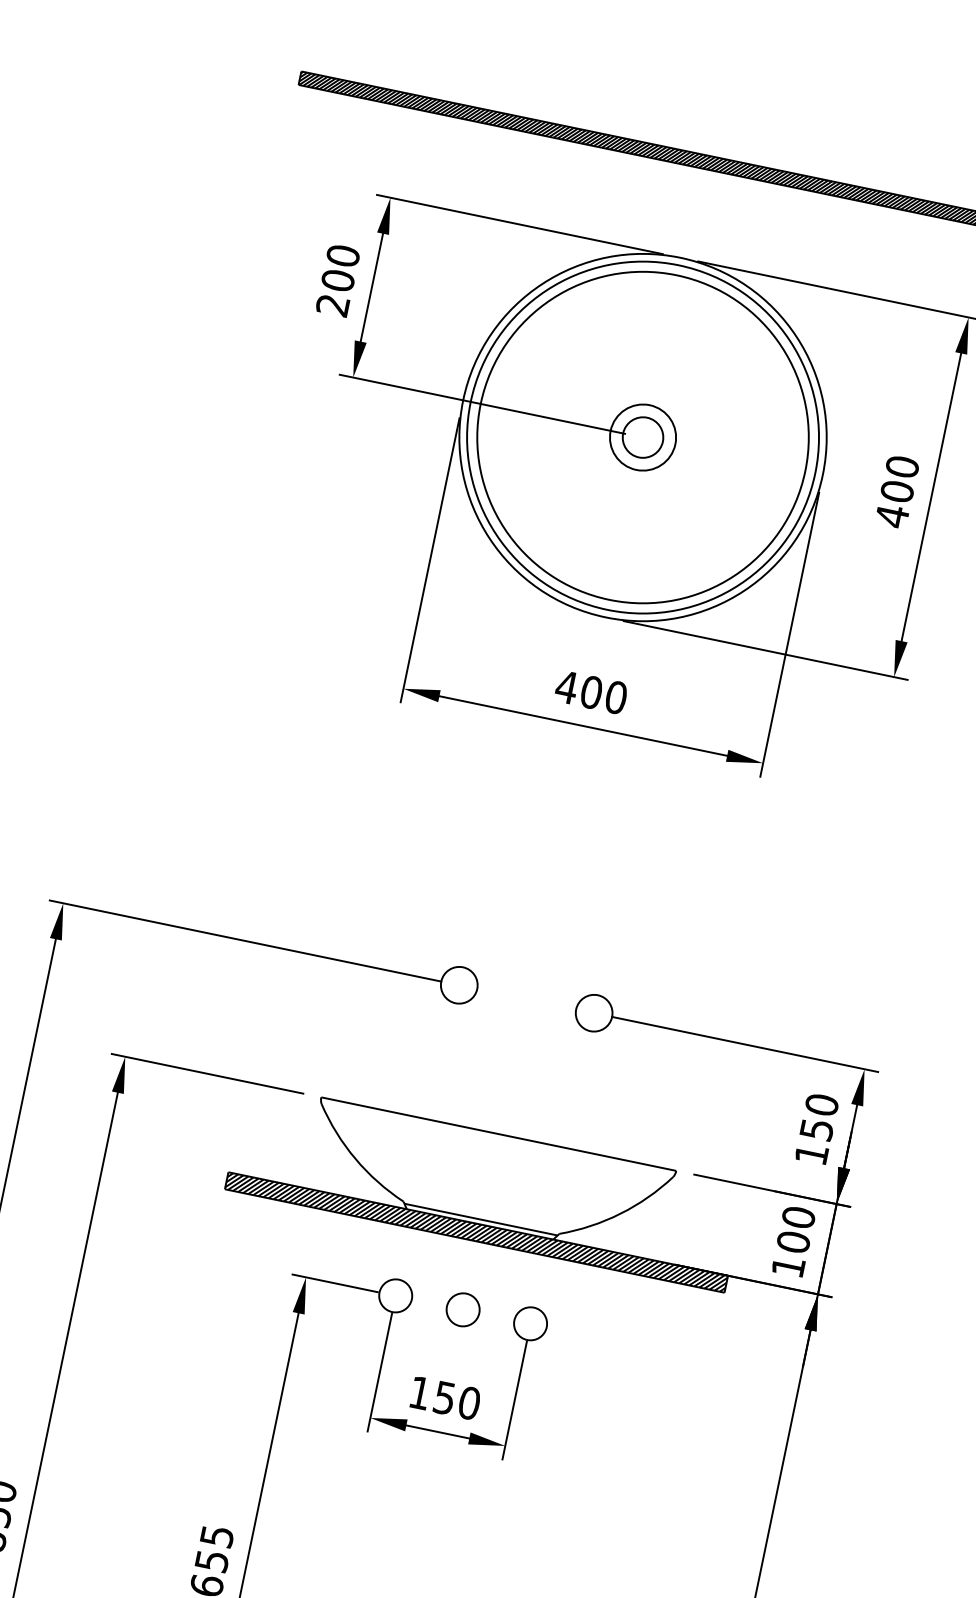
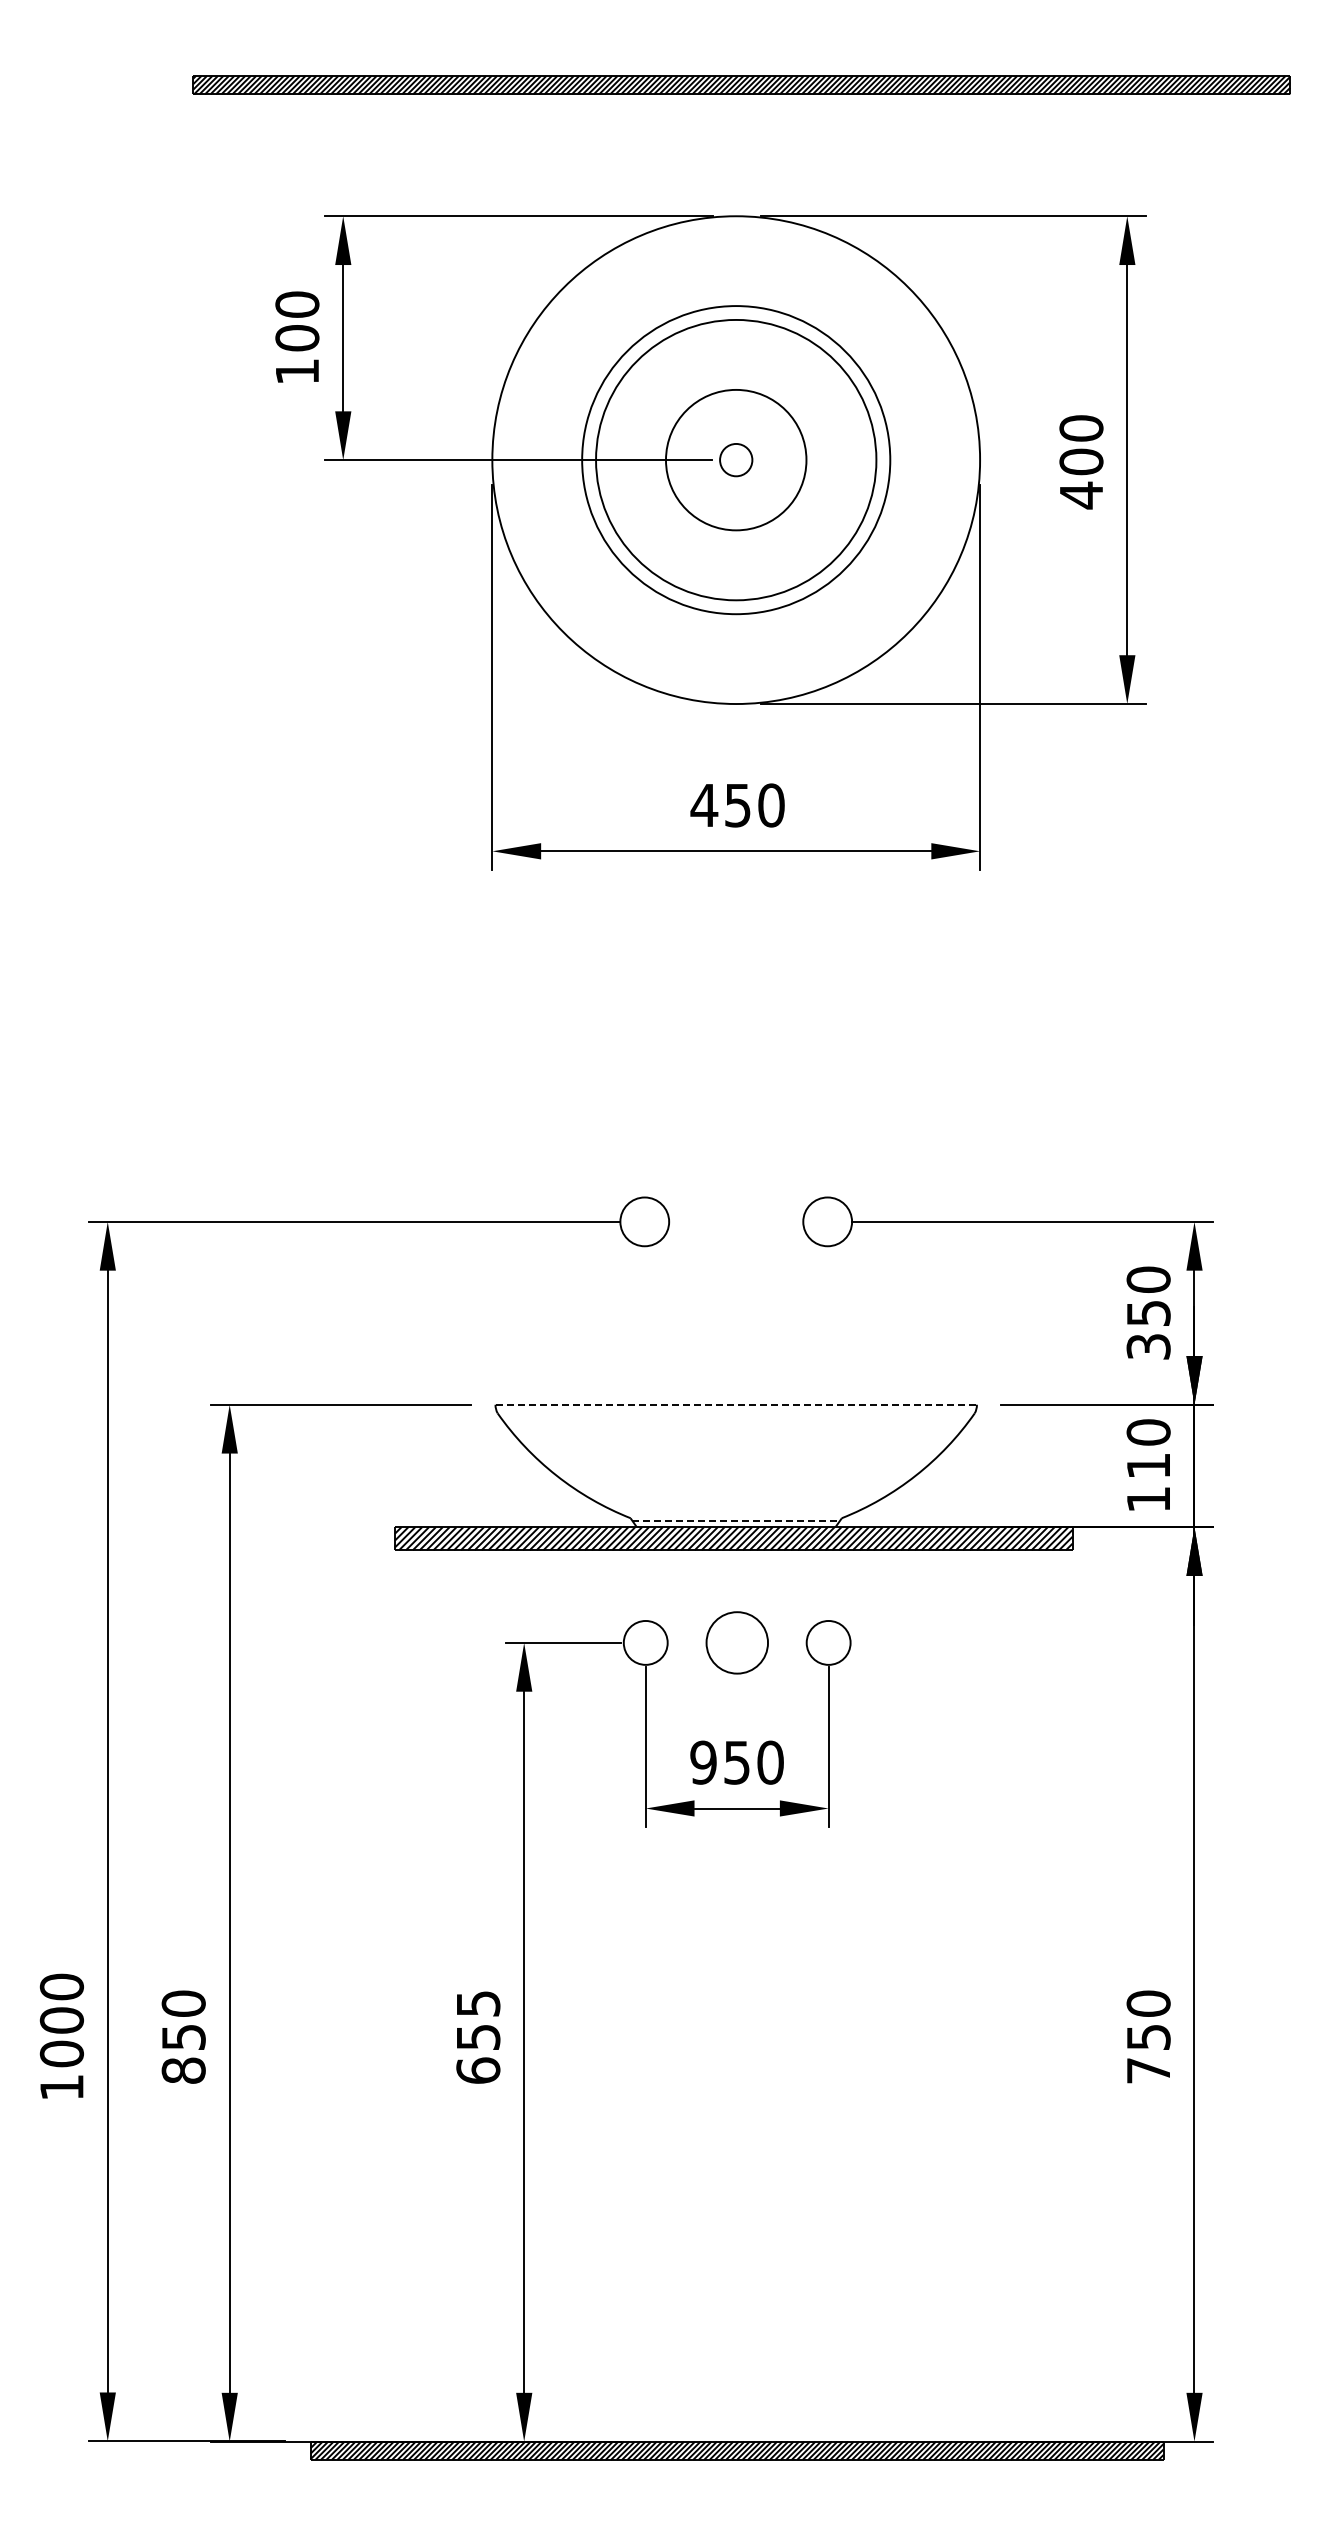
text: (332, 305) -> (296, 371), 200 -> 100
circle: (642, 437) -> (735, 459), size x0.6
circle: (643, 437) -> (736, 460), size x0.6
circle: (643, 437) -> (736, 460), size x0.7
circle: (643, 437) -> (736, 460), size x1.6
text: (591, 692) -> (737, 805), 400 -> 450
line: (499, 1133) -> (736, 1404), solid -> dashed
text: (811, 1154) -> (1148, 1346), 150 -> 350
line: (481, 1219) -> (736, 1520), solid -> dashed
text: (793, 1241) -> (1148, 1465), 100 -> 110
circle: (462, 1309) -> (736, 1642), size x1.4
text: (420, 1392) -> (703, 1762), 150 -> 950

